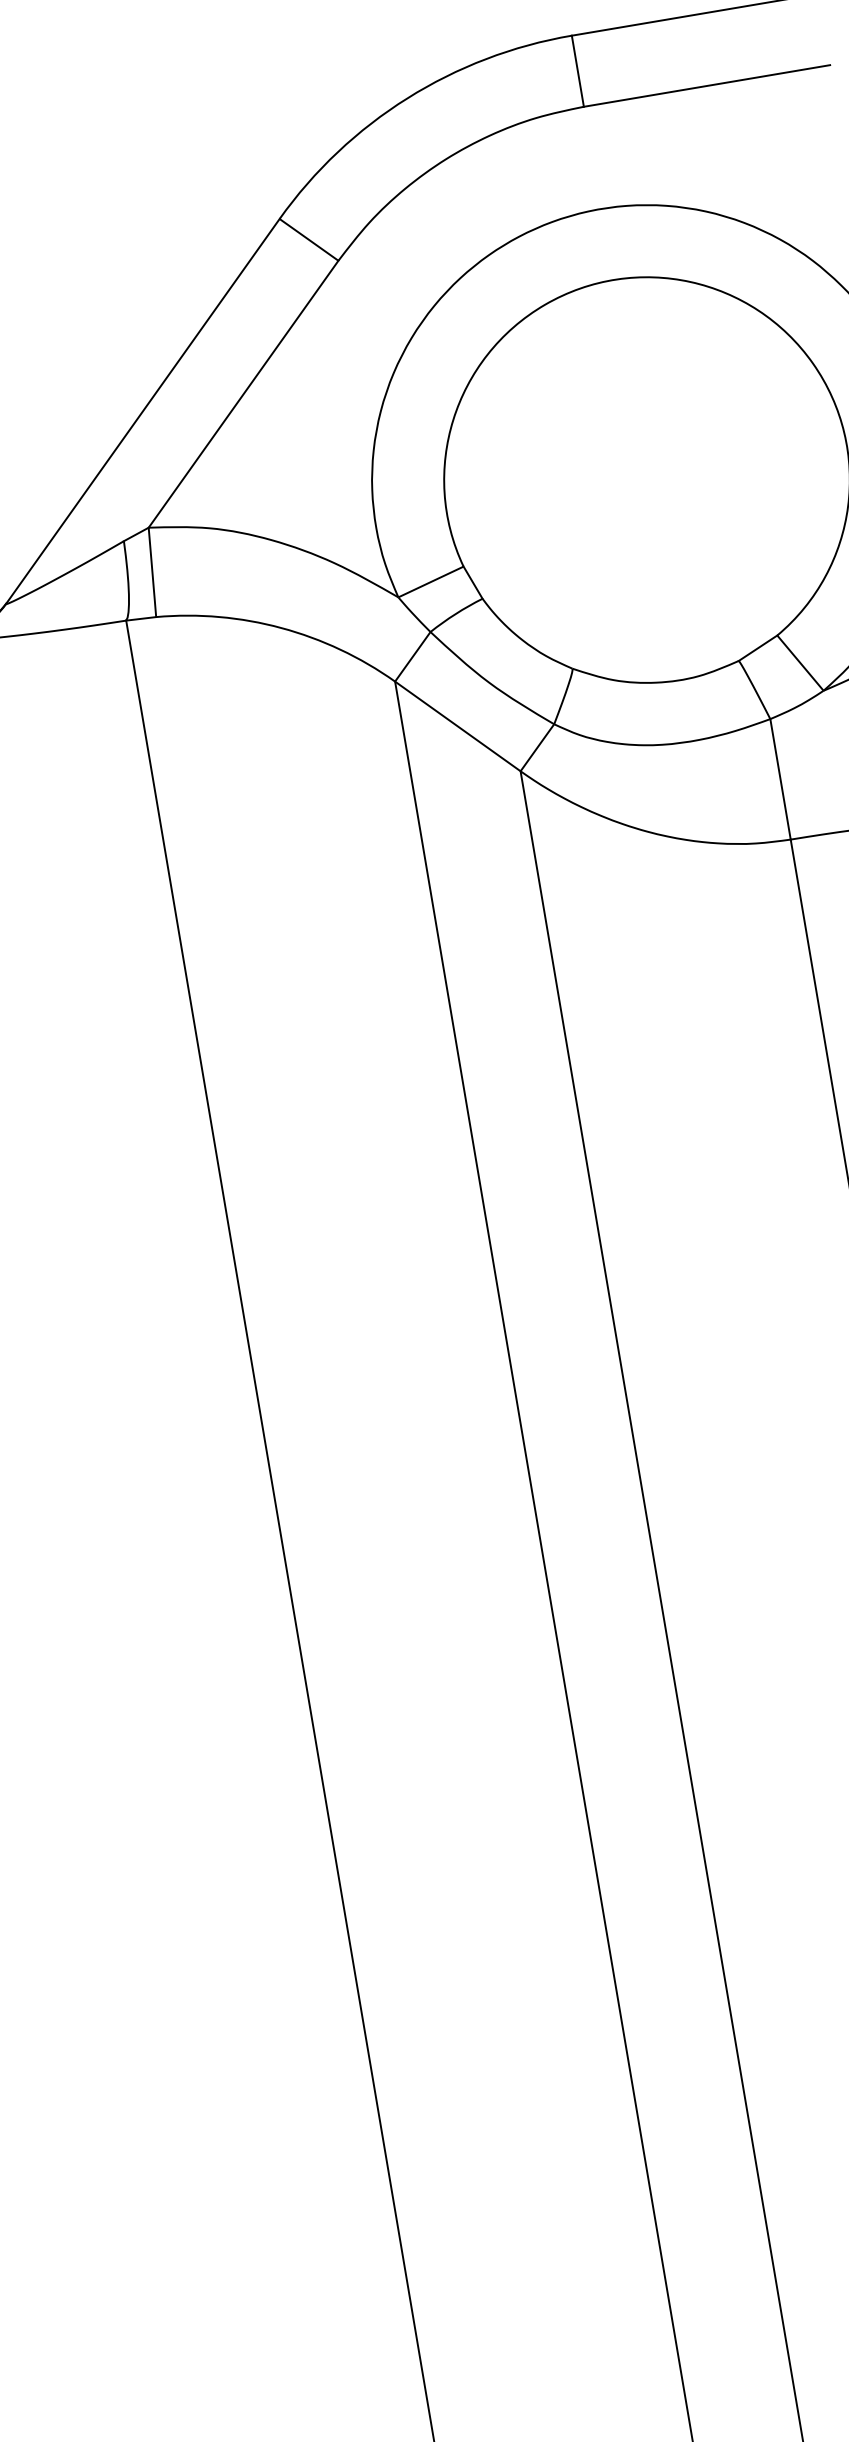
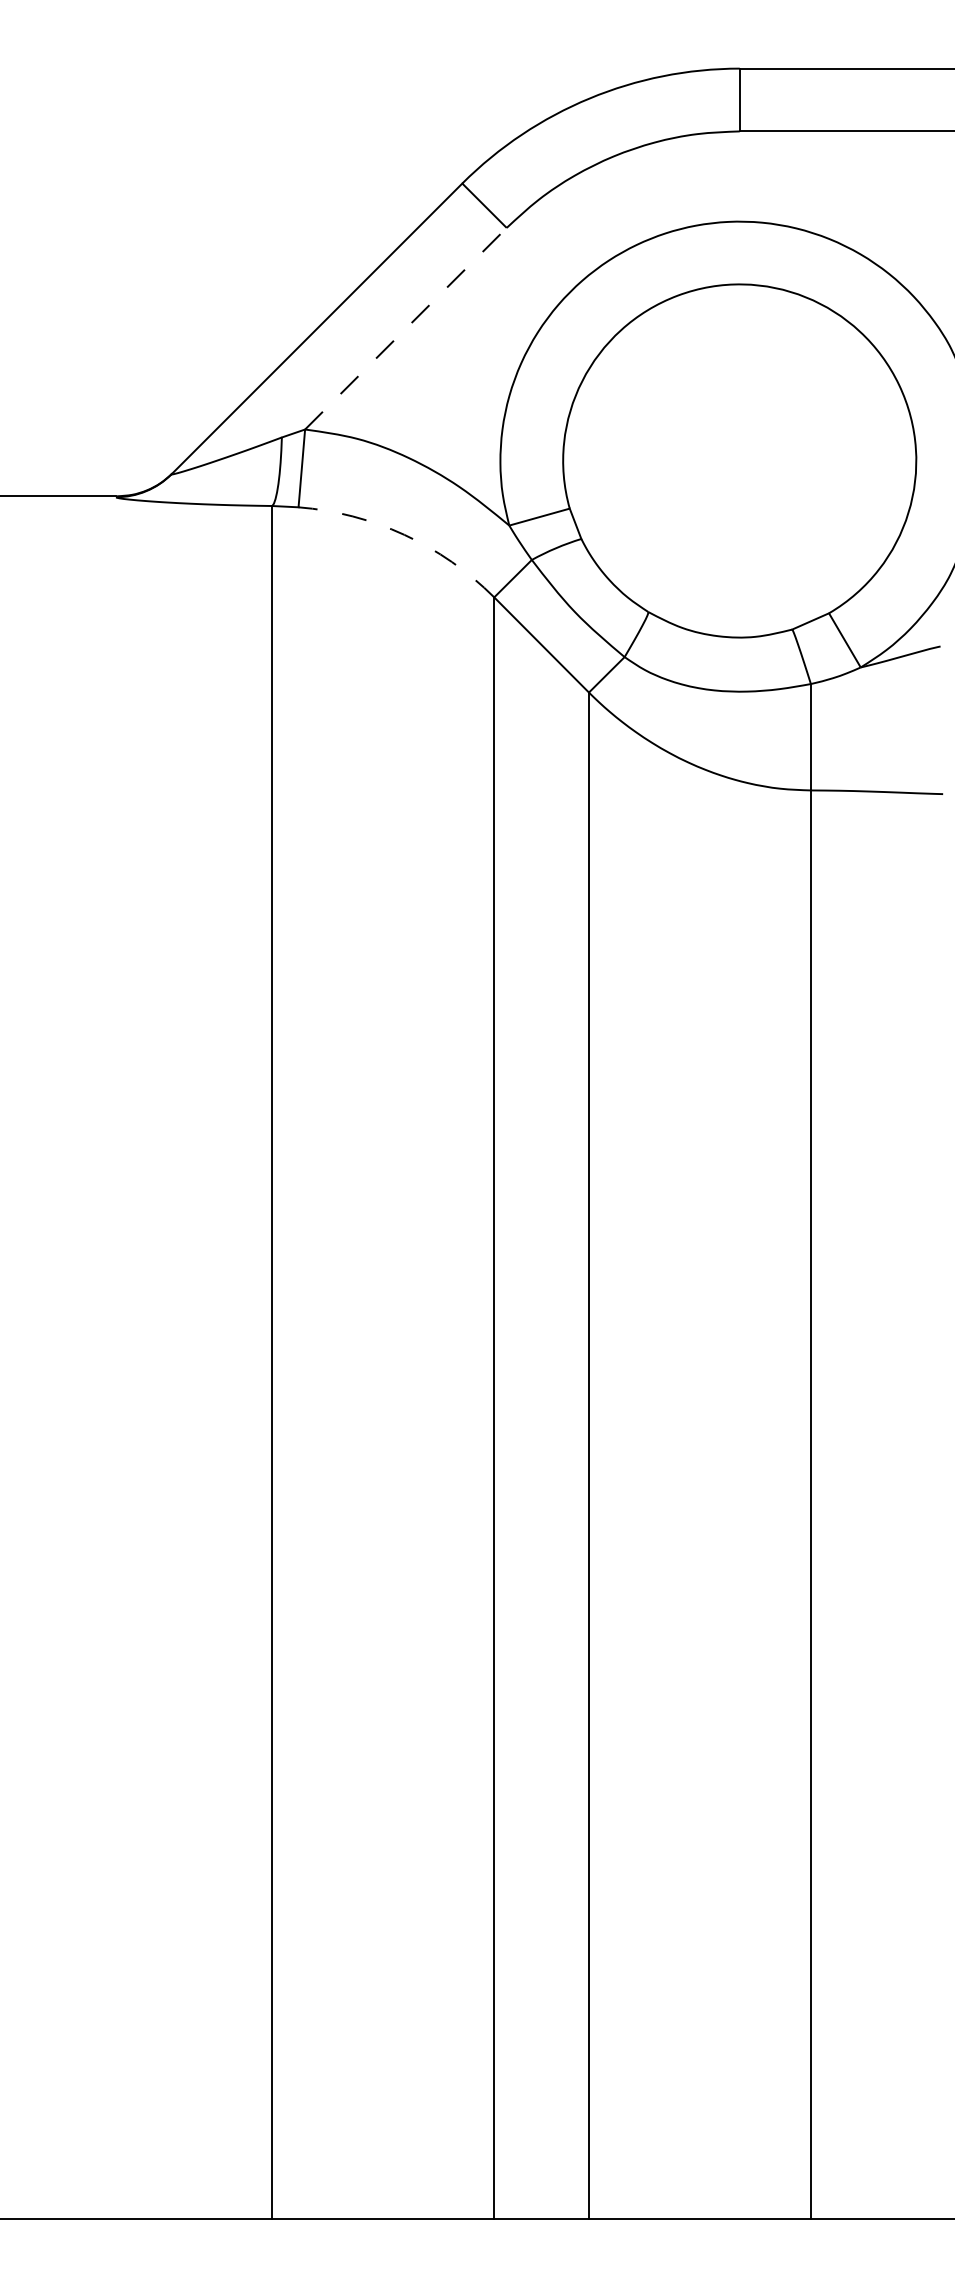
line: (243, 394) -> (405, 328), solid -> dashed
arc: (281, 627) -> (404, 534), solid -> dashed

